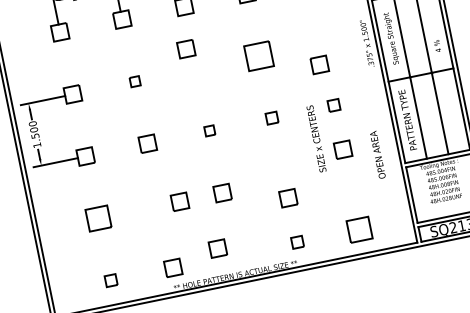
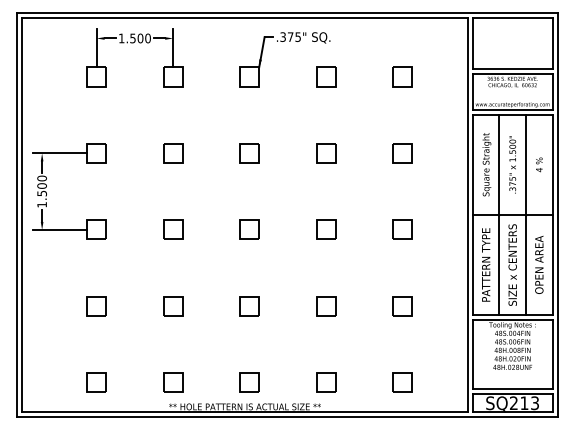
text: (366, 43) -> (512, 164), moved
text: (437, 45) -> (539, 164), moved
part: (186, 49) -> (249, 153), moved
part: (259, 56) -> (326, 153), size x0.62
part: (319, 64) -> (402, 153), moved
part: (135, 81) -> (173, 153), size x1.67
part: (333, 105) -> (402, 229), size x1.43
part: (272, 117) -> (326, 229), size x1.43
part: (209, 130) -> (249, 229), size x1.67
text: (316, 138) -> (512, 264), moved
part: (343, 149) -> (402, 306), moved
text: (377, 154) -> (539, 264), moved
part: (288, 198) -> (326, 306), moved
part: (180, 201) -> (173, 306), moved
part: (98, 218) -> (96, 306), size x0.71
part: (359, 229) -> (402, 382), size x0.71
part: (297, 242) -> (326, 382), size x1.43
part: (217, 248) -> (249, 382), moved
part: (111, 280) -> (96, 382), size x1.43

